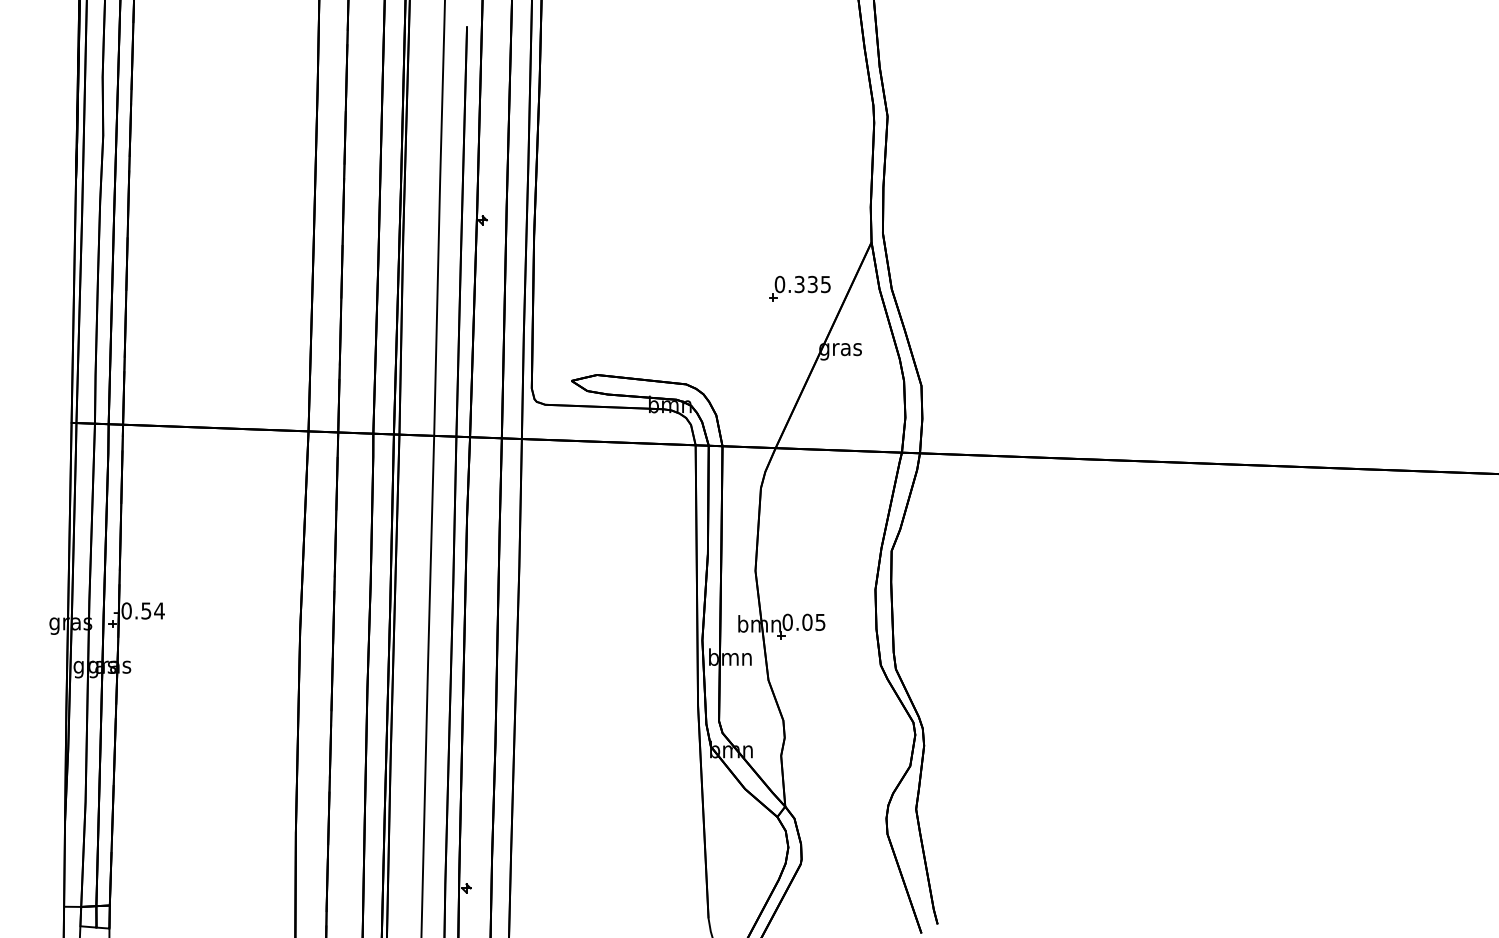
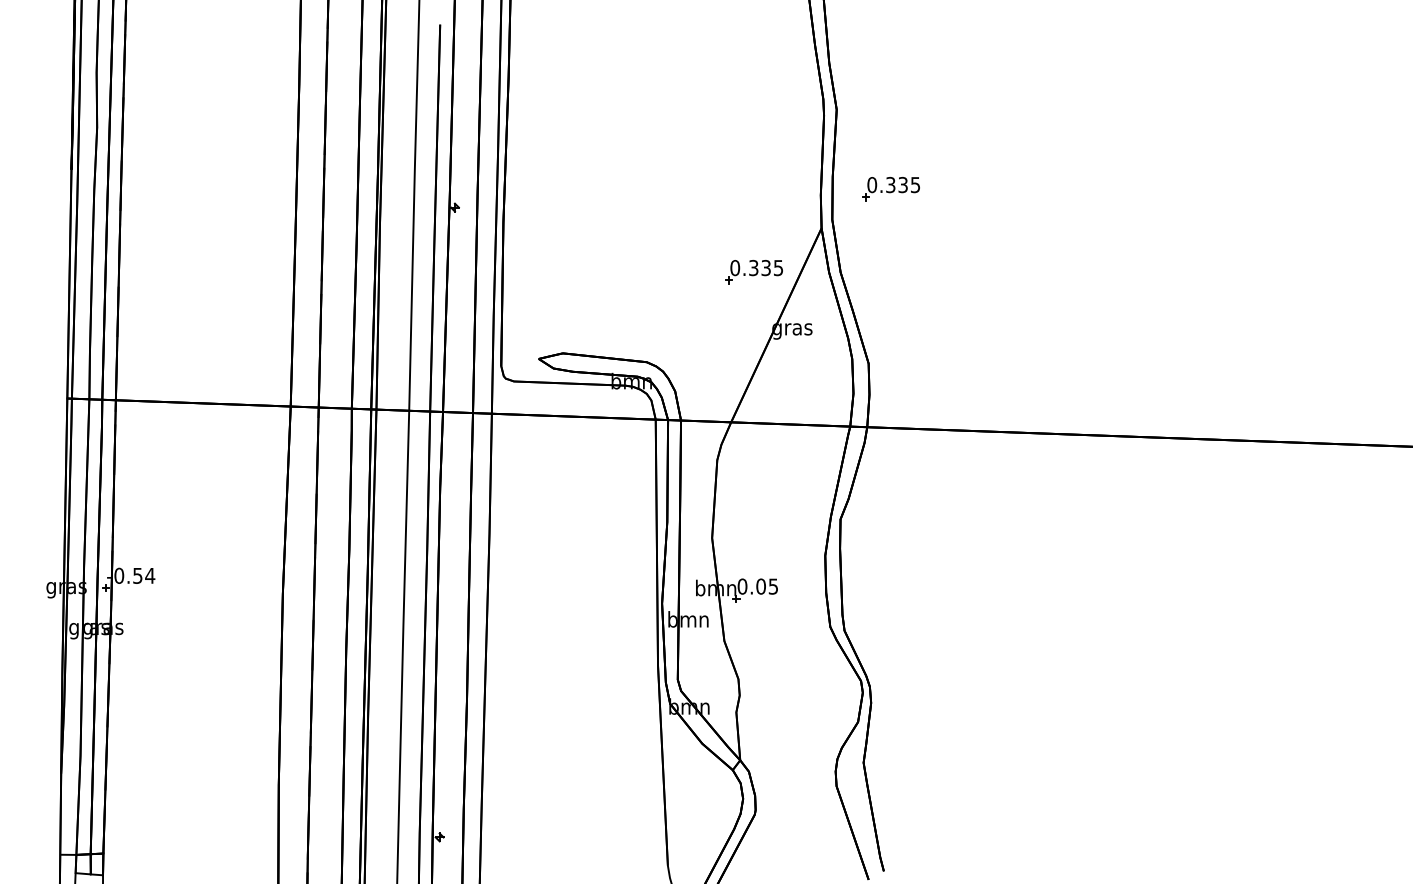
part: (944, 201) -> (890, 189), added

